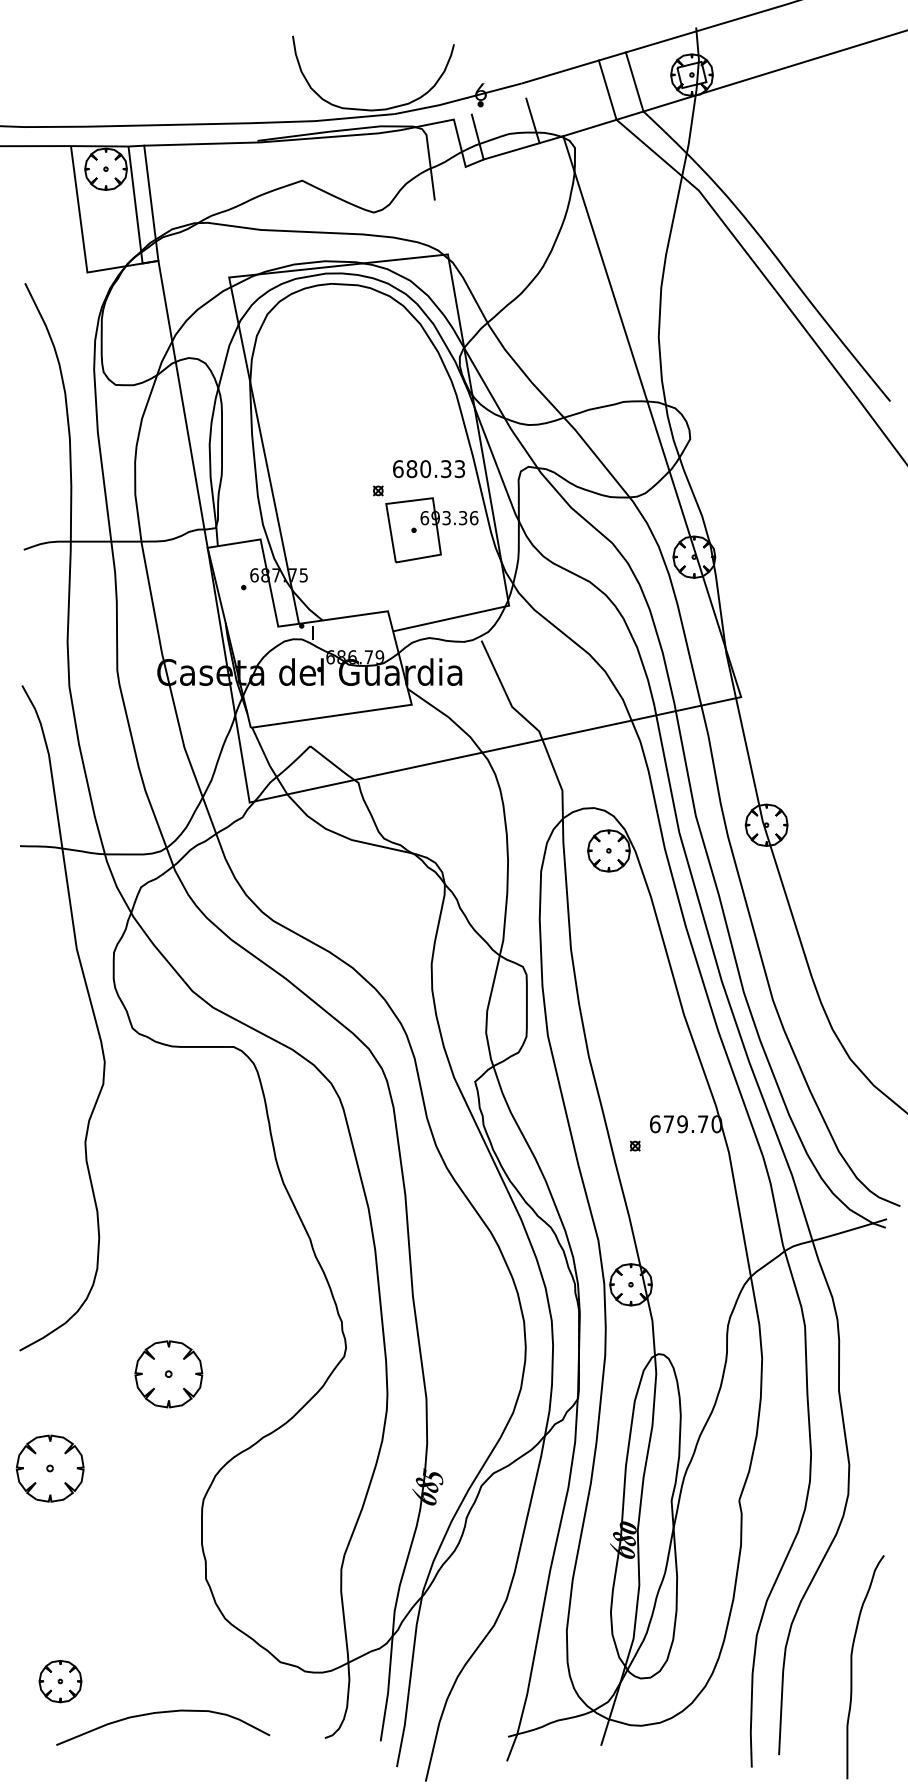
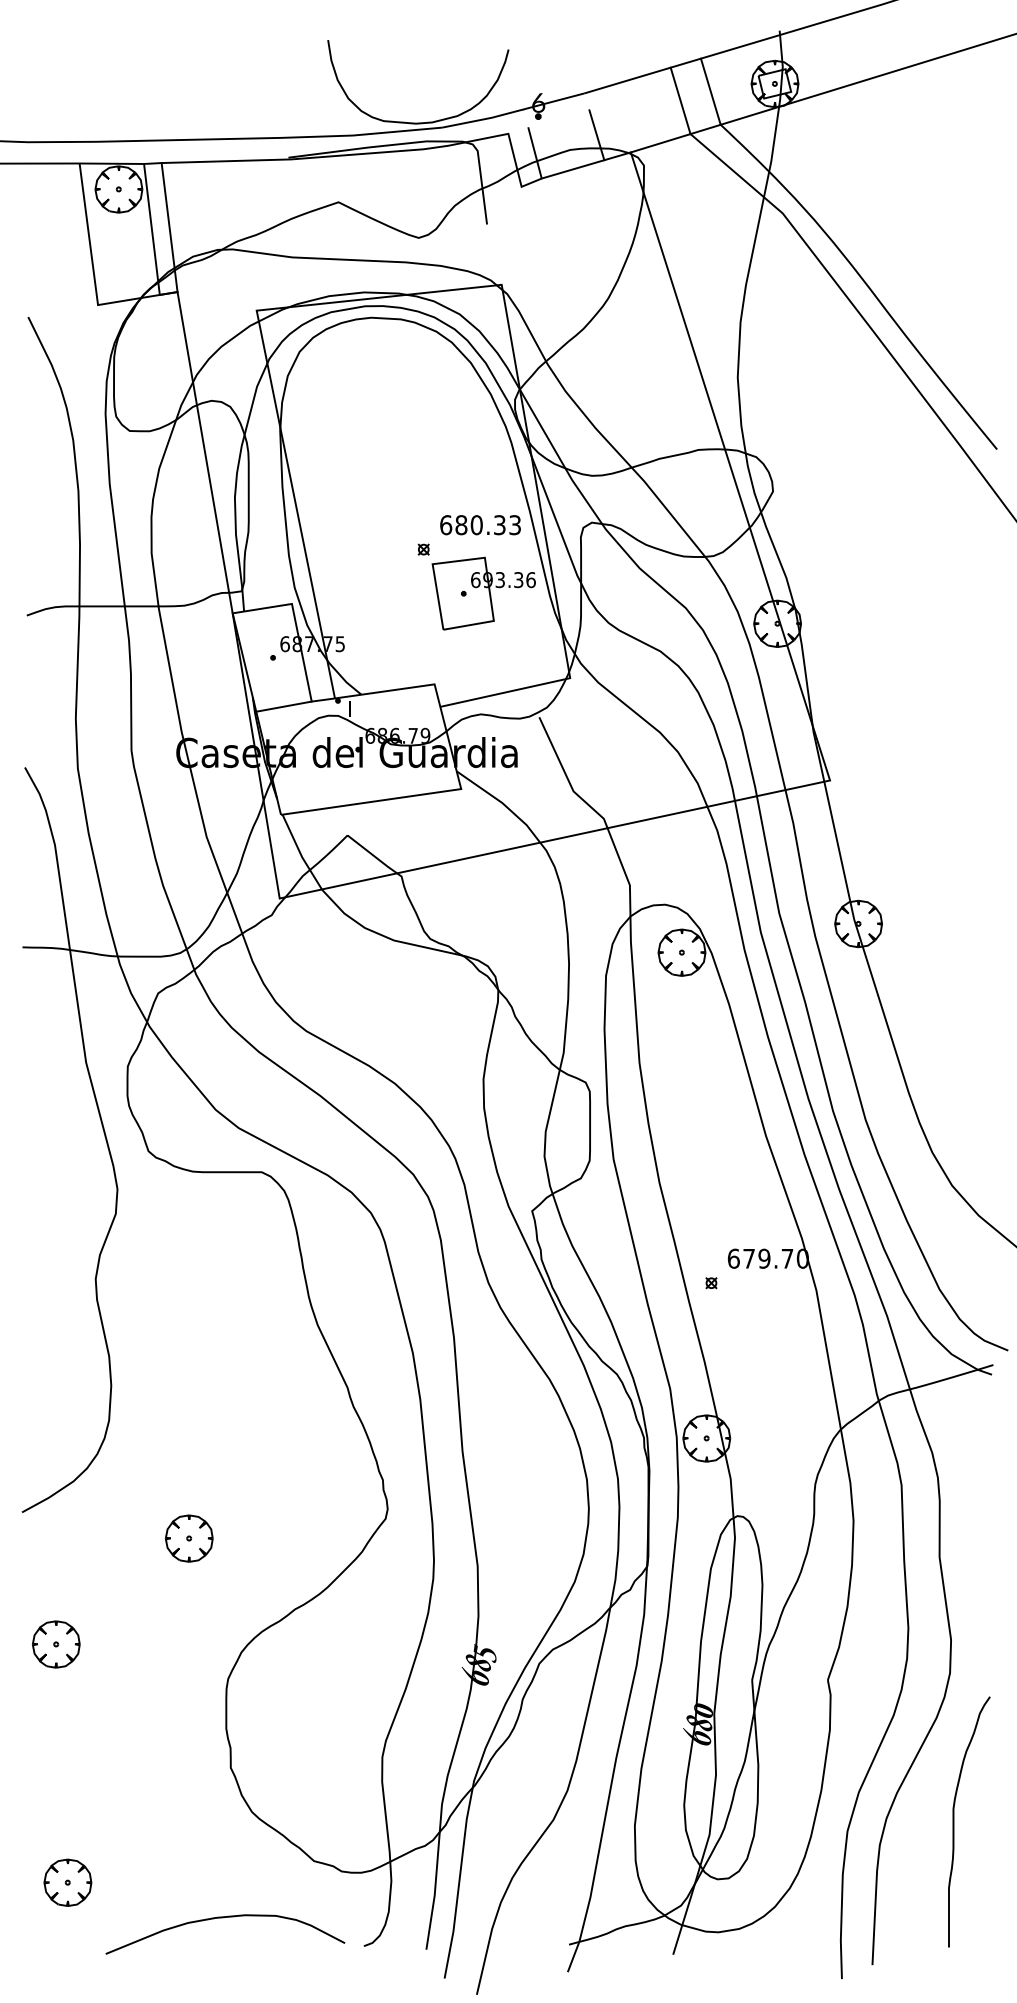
line: (253, 630) -> (284, 705), added
part: (168, 1373) -> (188, 1537), size x0.62
part: (49, 1468) -> (55, 1644), size x0.62
curve: (852, 1667) -> (954, 1822), moved
curve: (162, 1713) -> (224, 1918), moved

